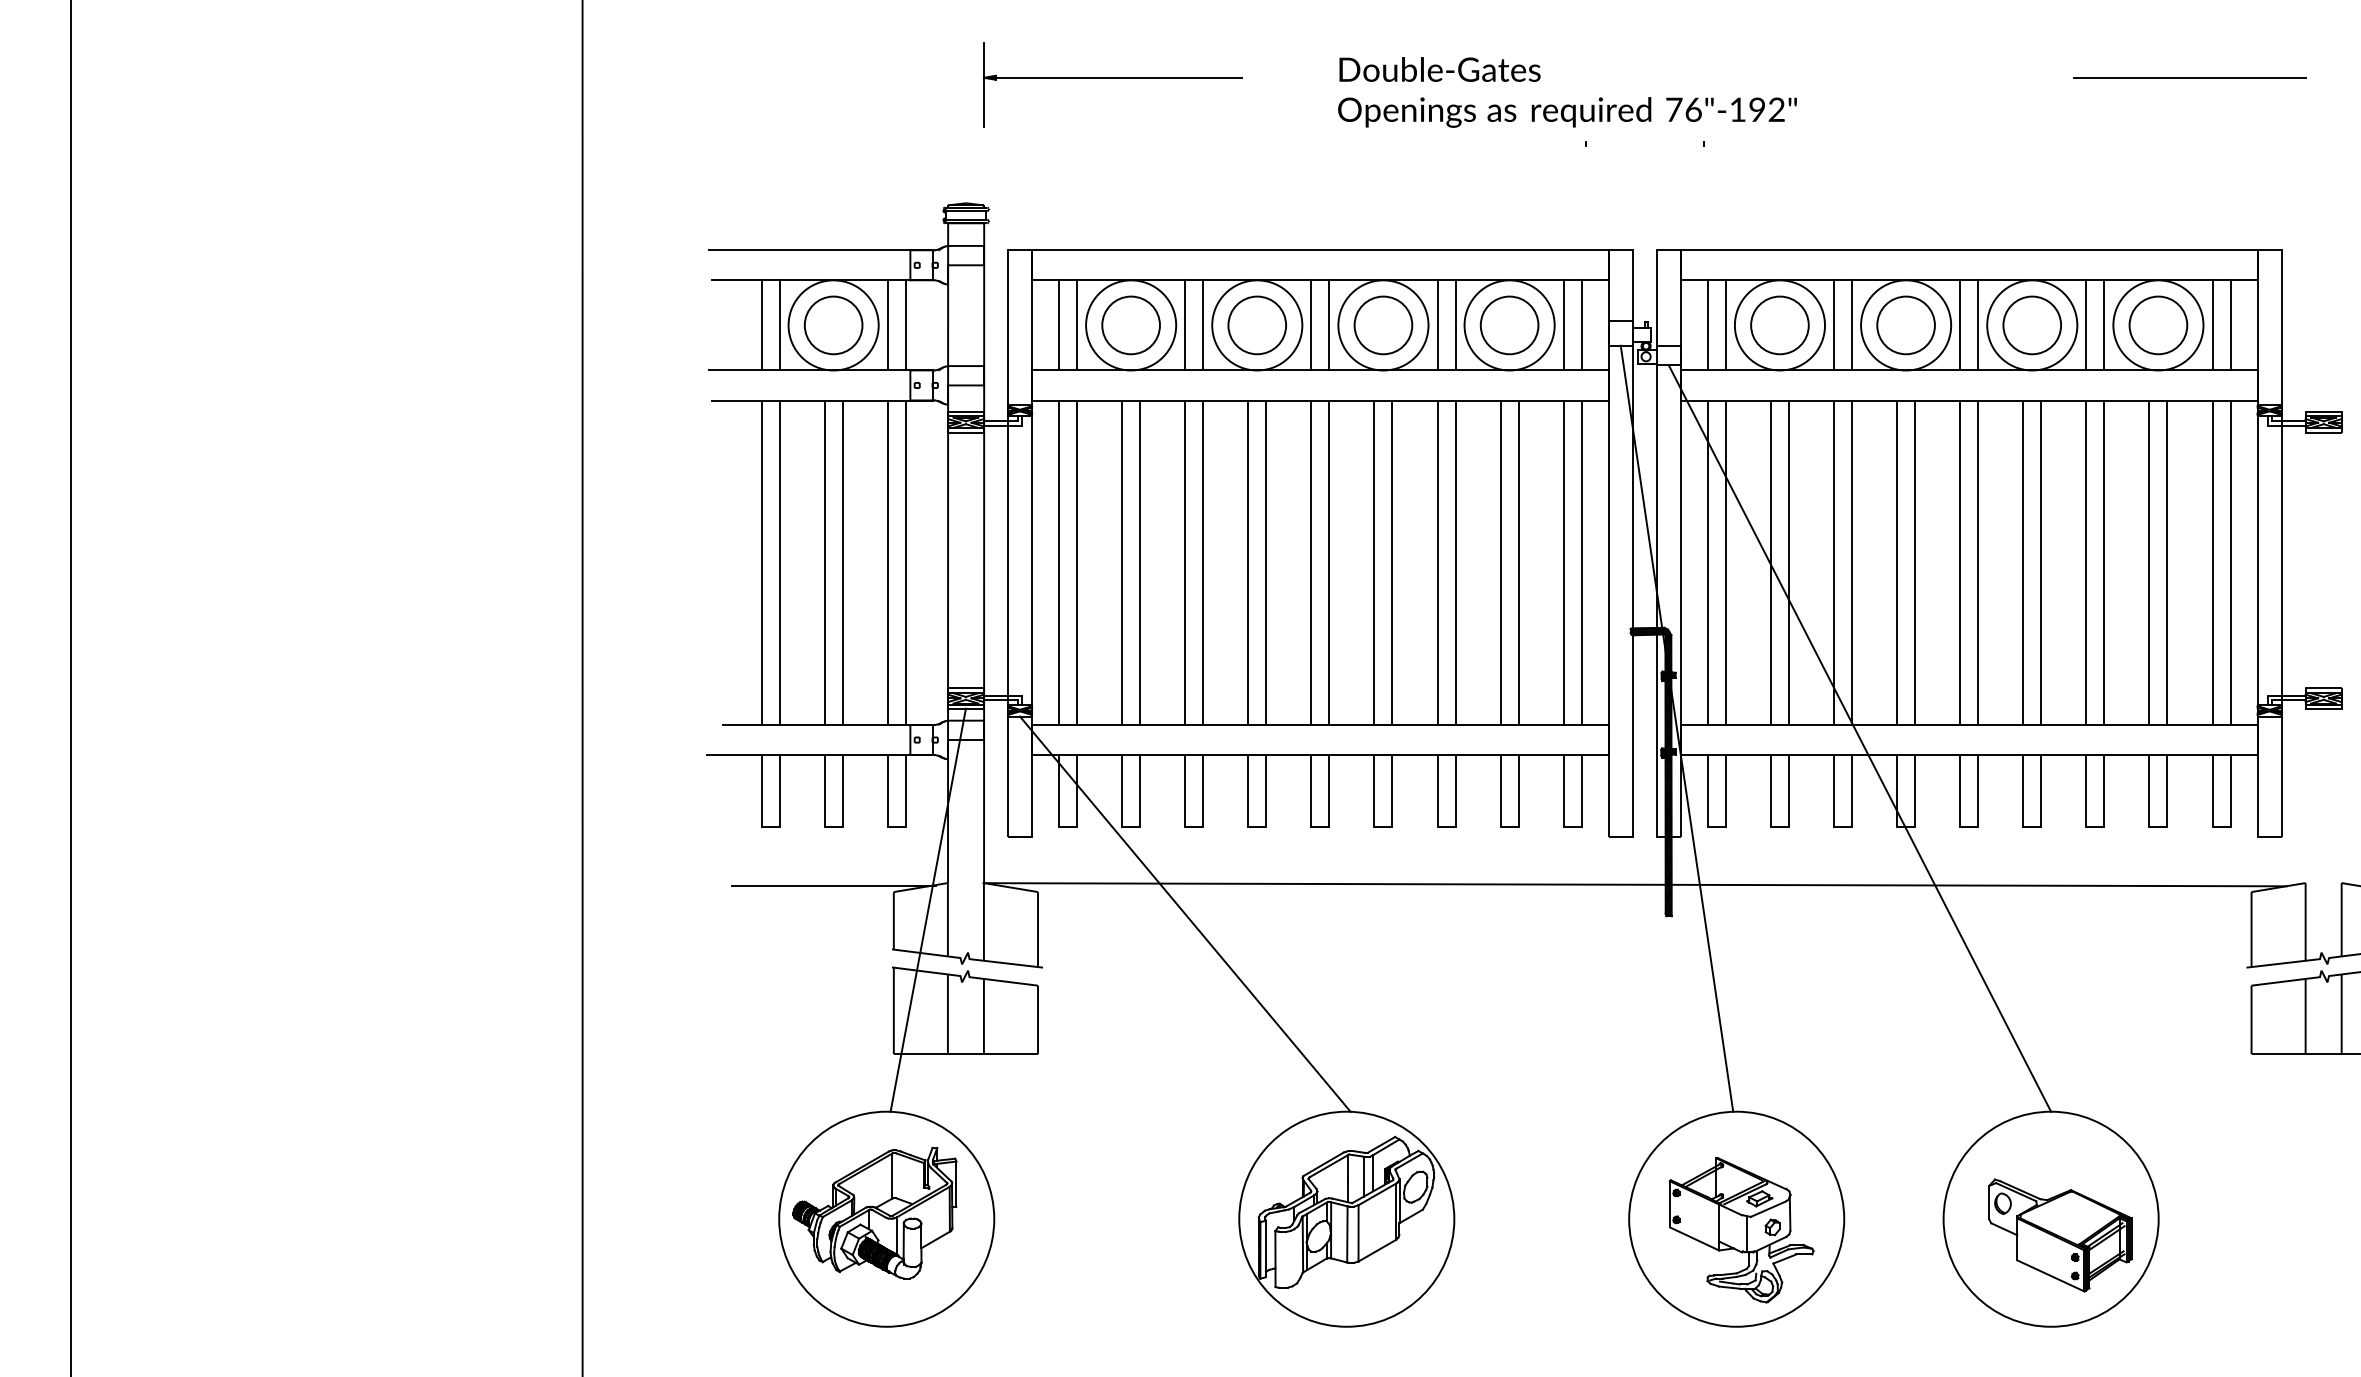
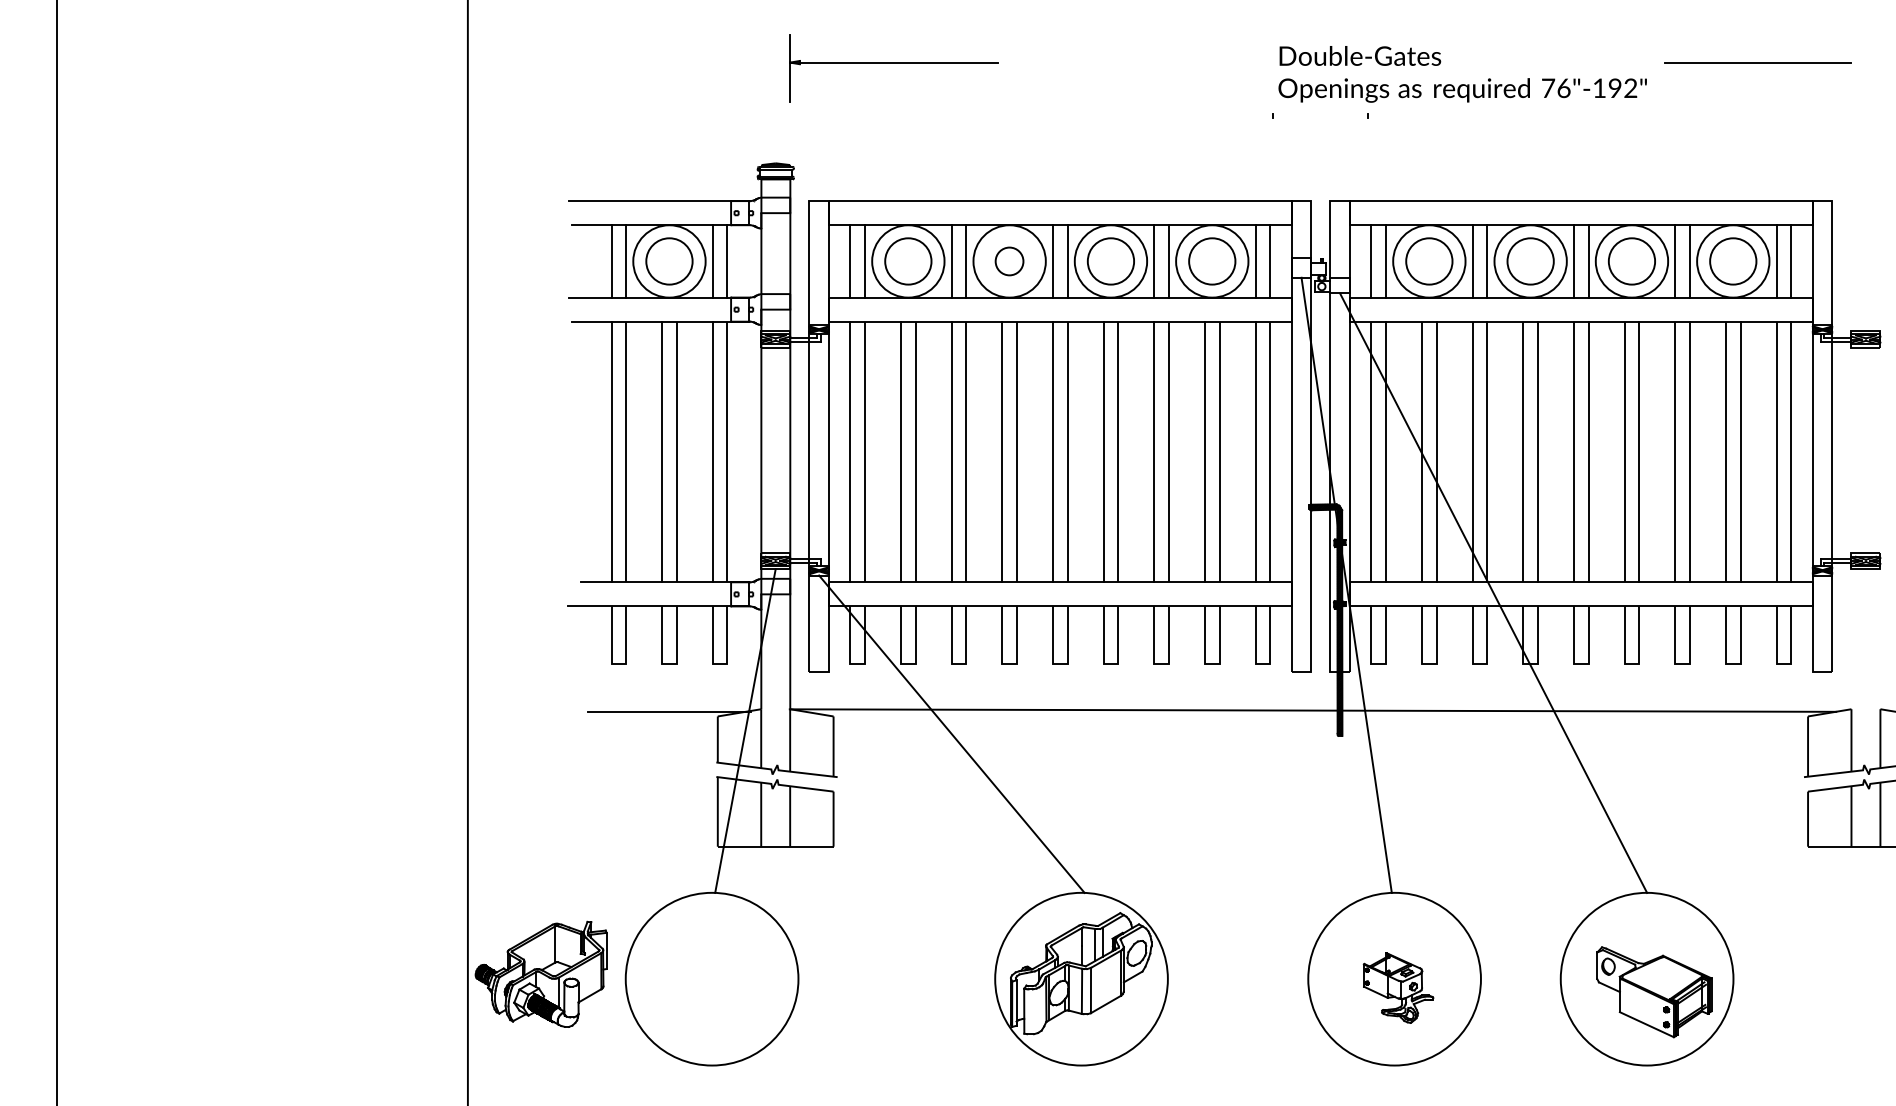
text: (1567, 92) -> (1462, 74), moved
circle: (1256, 325) -> (1009, 261), size x0.6
part: (874, 1212) -> (540, 973), moved
part: (1741, 1230) -> (1398, 988), size x0.6

